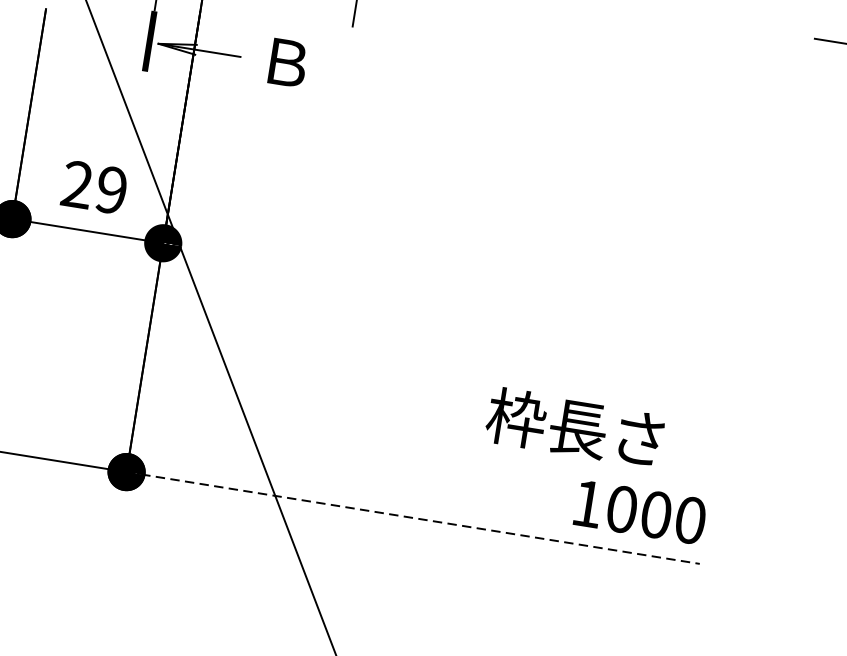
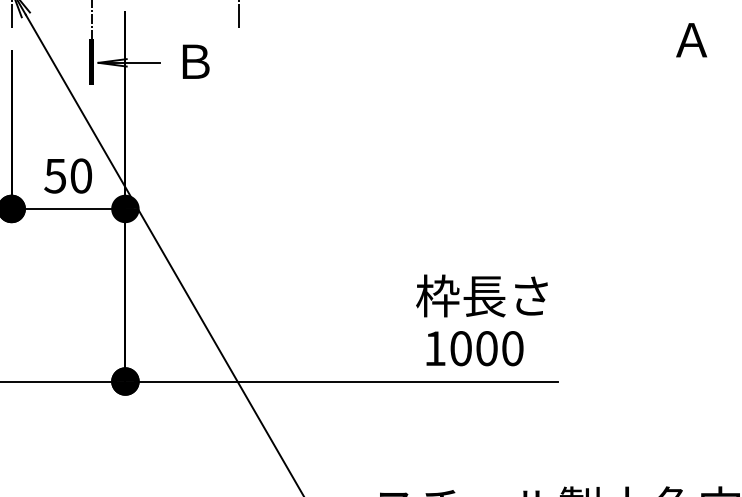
text: (94, 186) -> (68, 175), 29 -> 50
text: (574, 426) -> (481, 295), moved
text: (639, 512) -> (474, 348), moved
line: (414, 518) -> (342, 381), dashed -> solid

